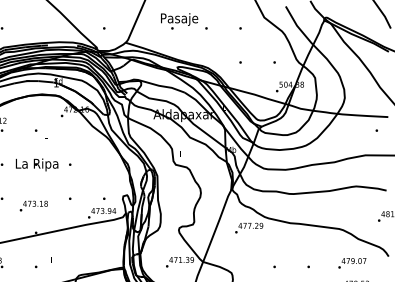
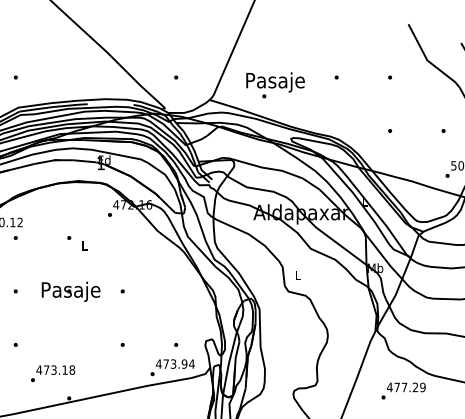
text: (179, 21) -> (275, 85), moved
text: (36, 164) -> (69, 291), La Ripa -> Pasaje
text: (33, 205) -> (52, 372), moved

